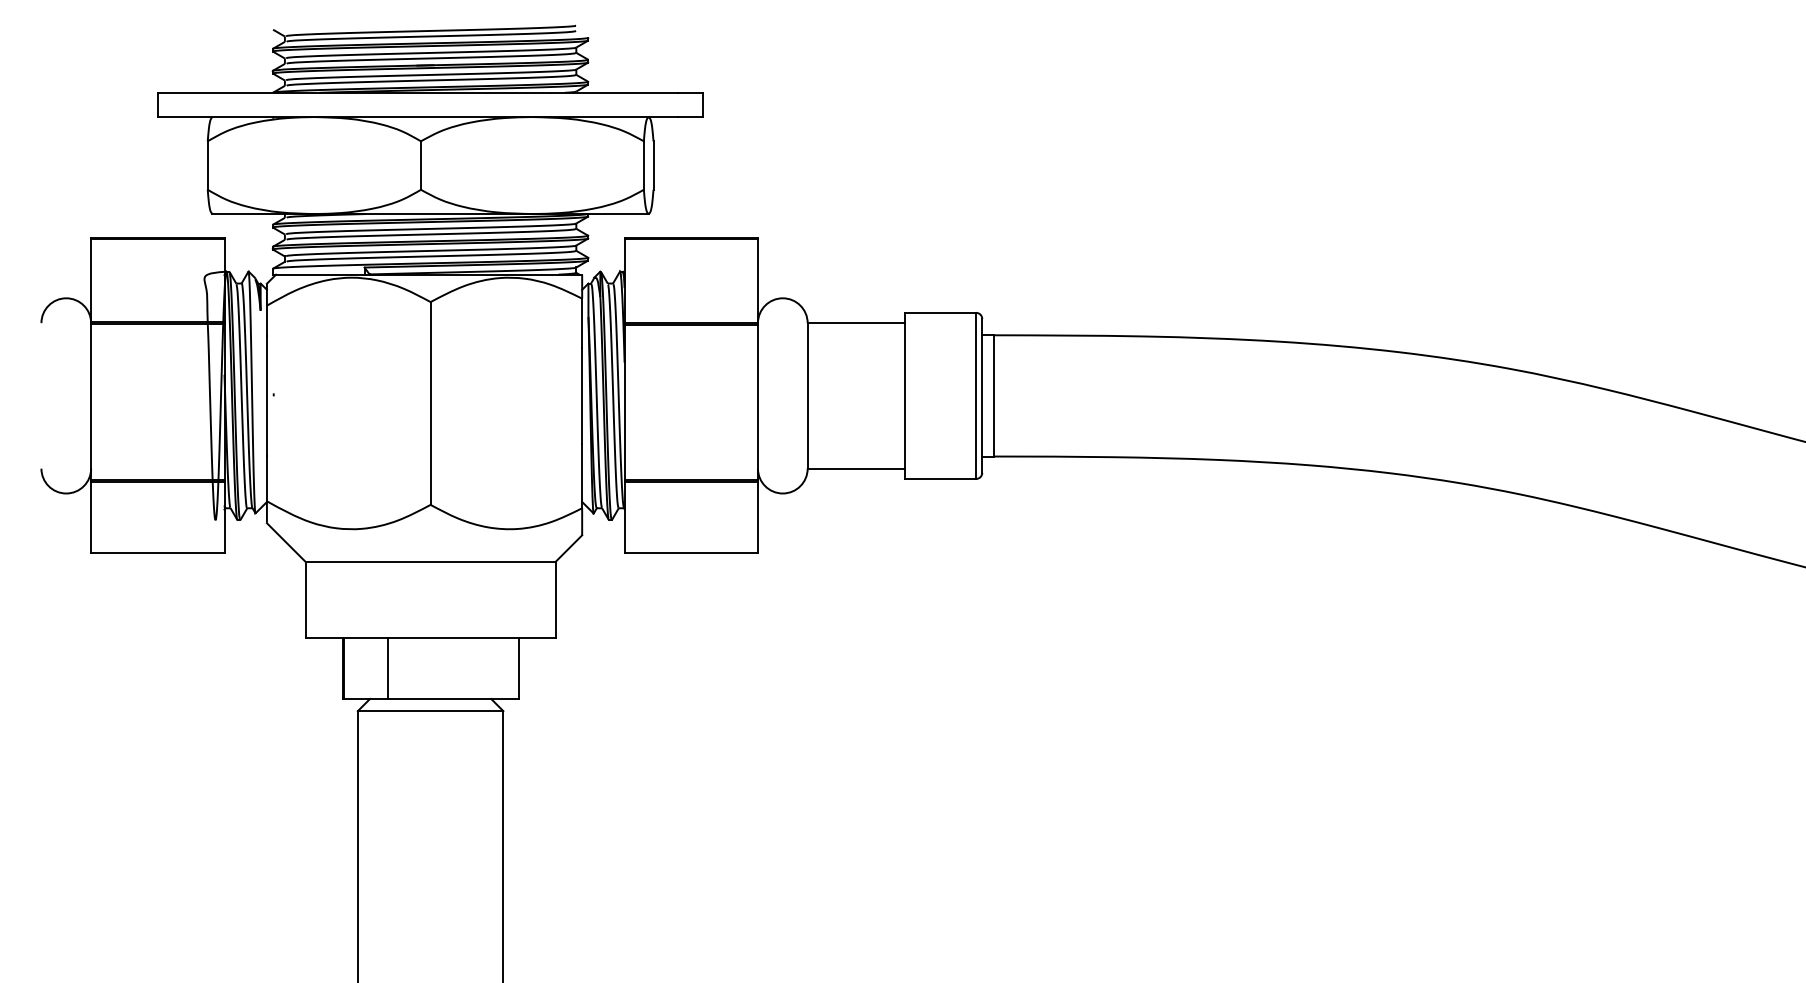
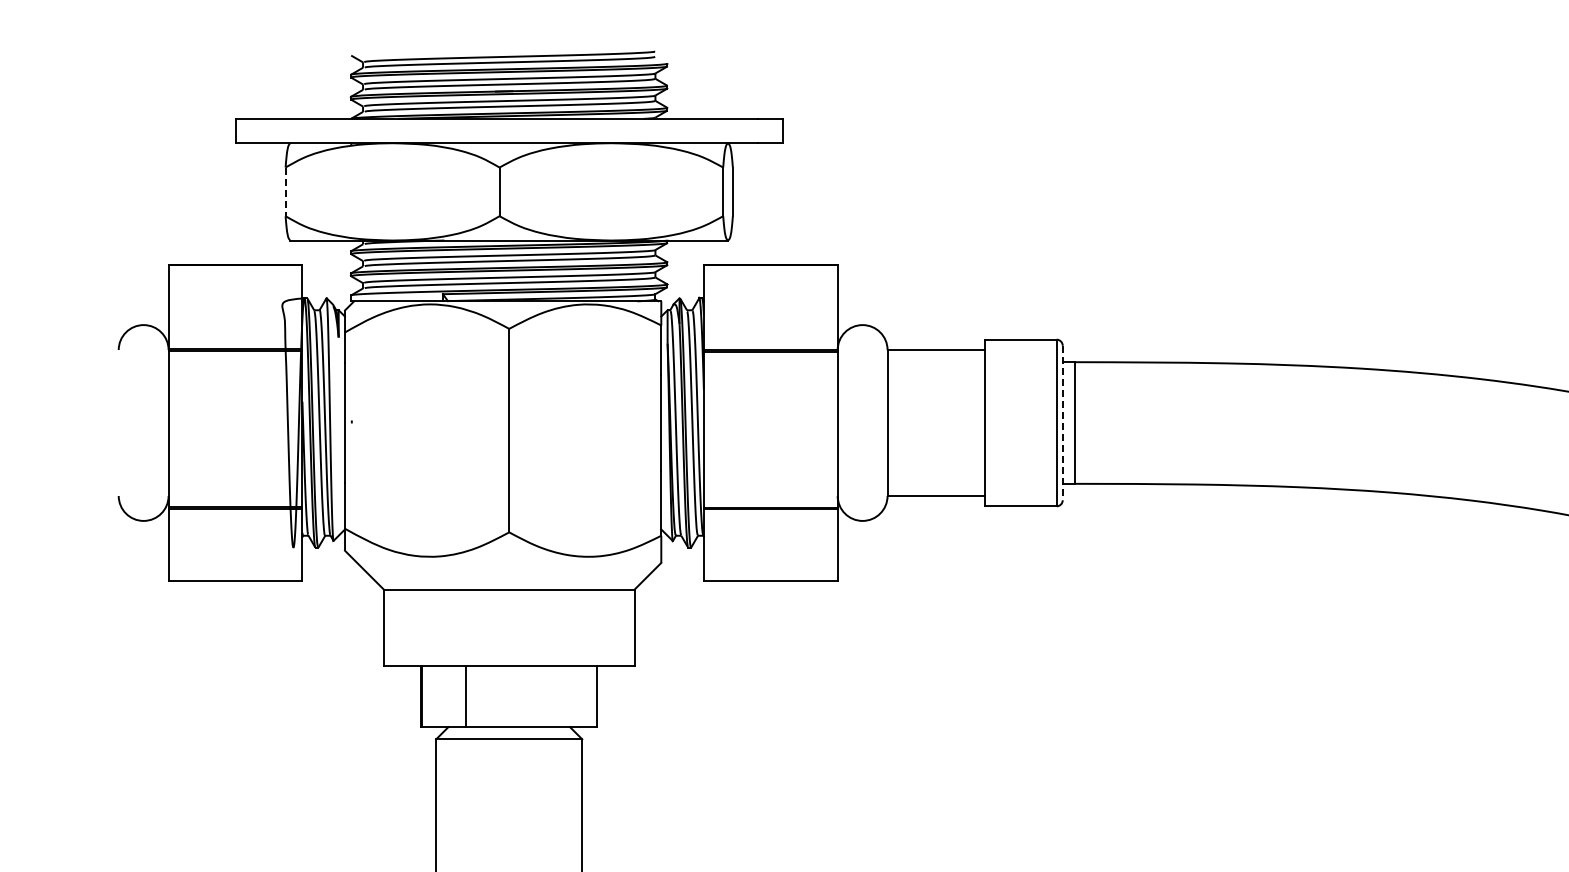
line: (207, 166) -> (285, 192), solid -> dashed
line: (982, 395) -> (1062, 422), solid -> dashed

